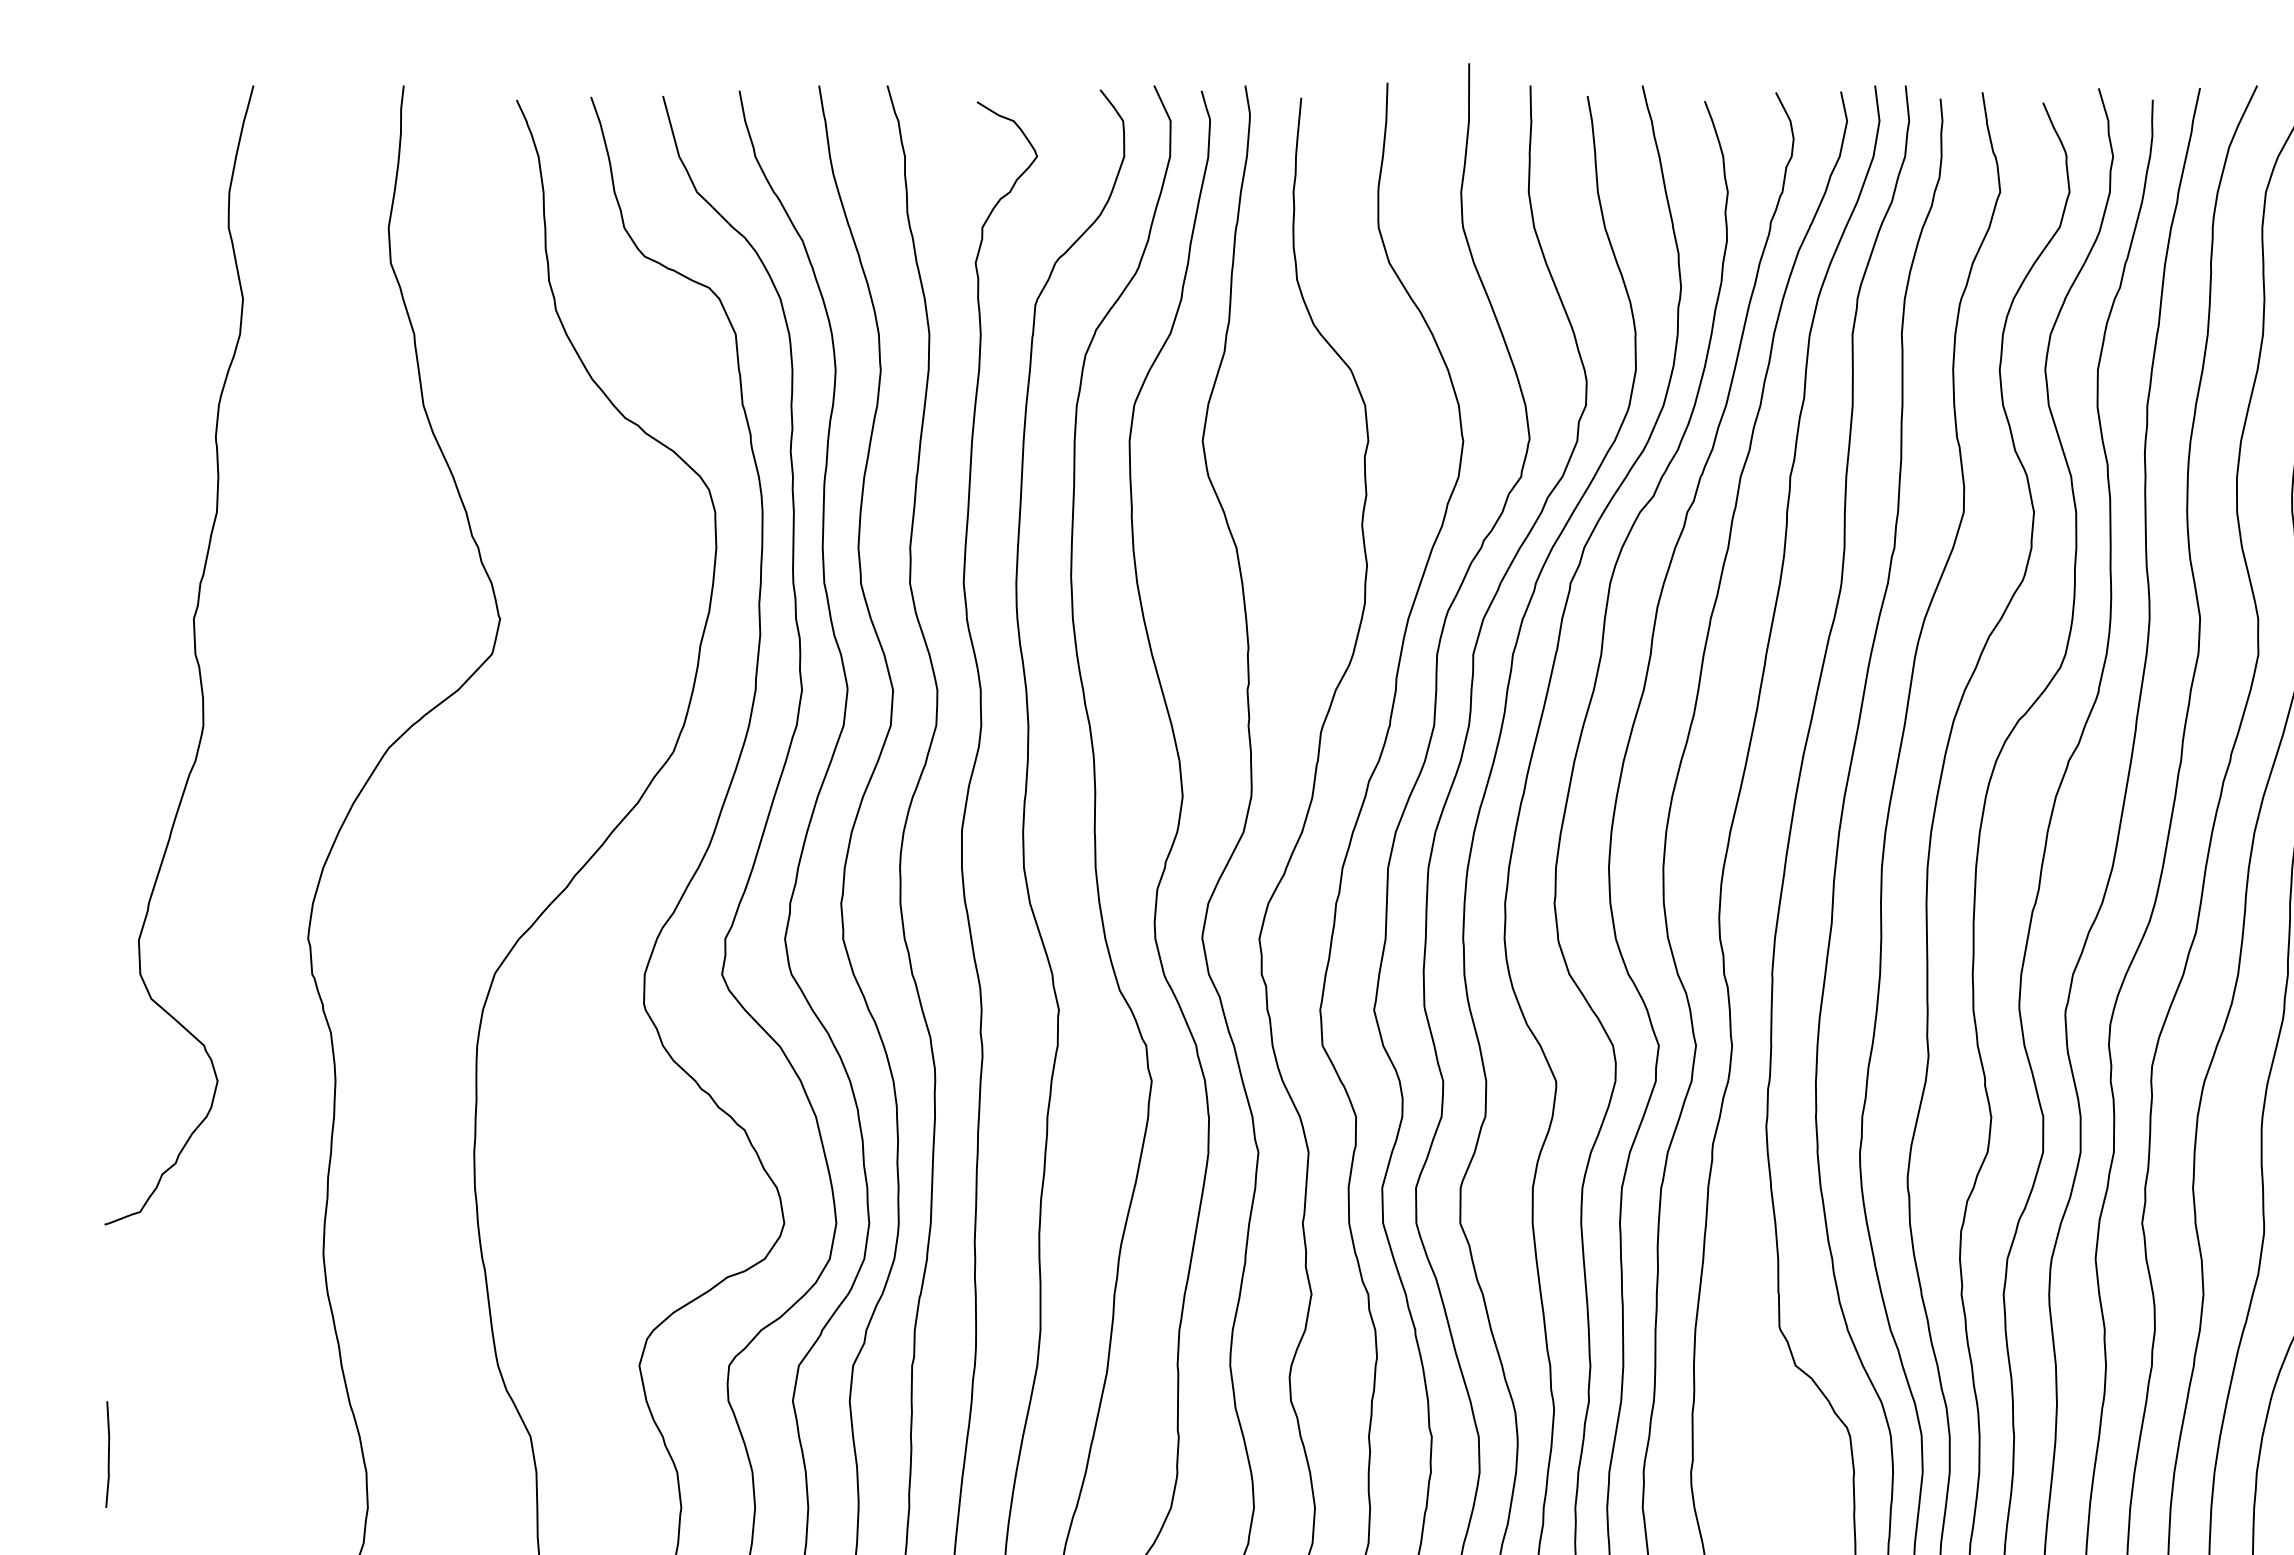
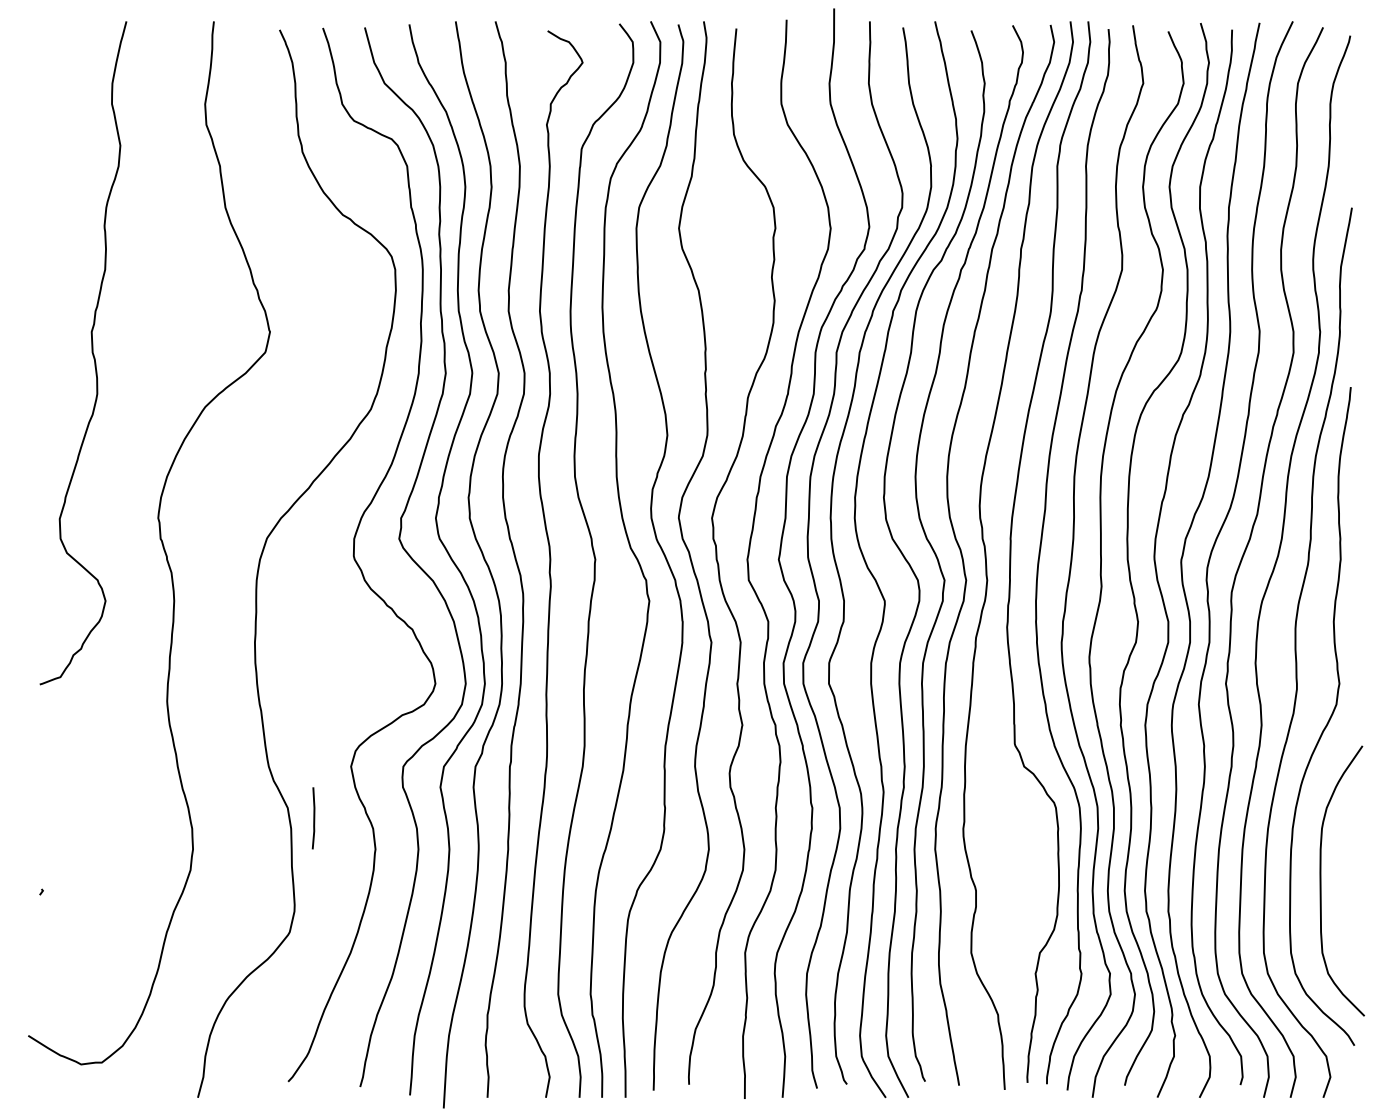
line: (107, 1454) -> (313, 818), moved

